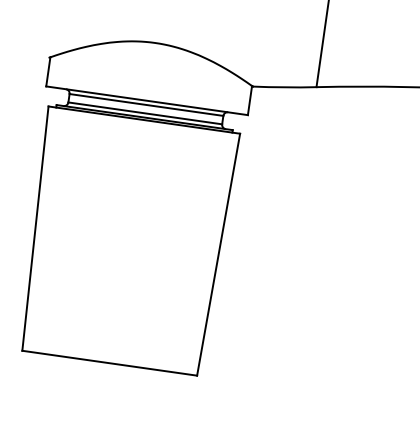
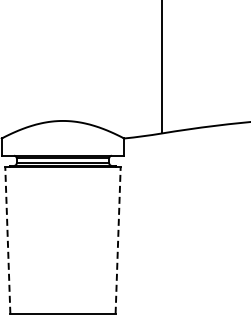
line: (34, 228) -> (7, 240), solid -> dashed
line: (219, 254) -> (118, 240), solid -> dashed

